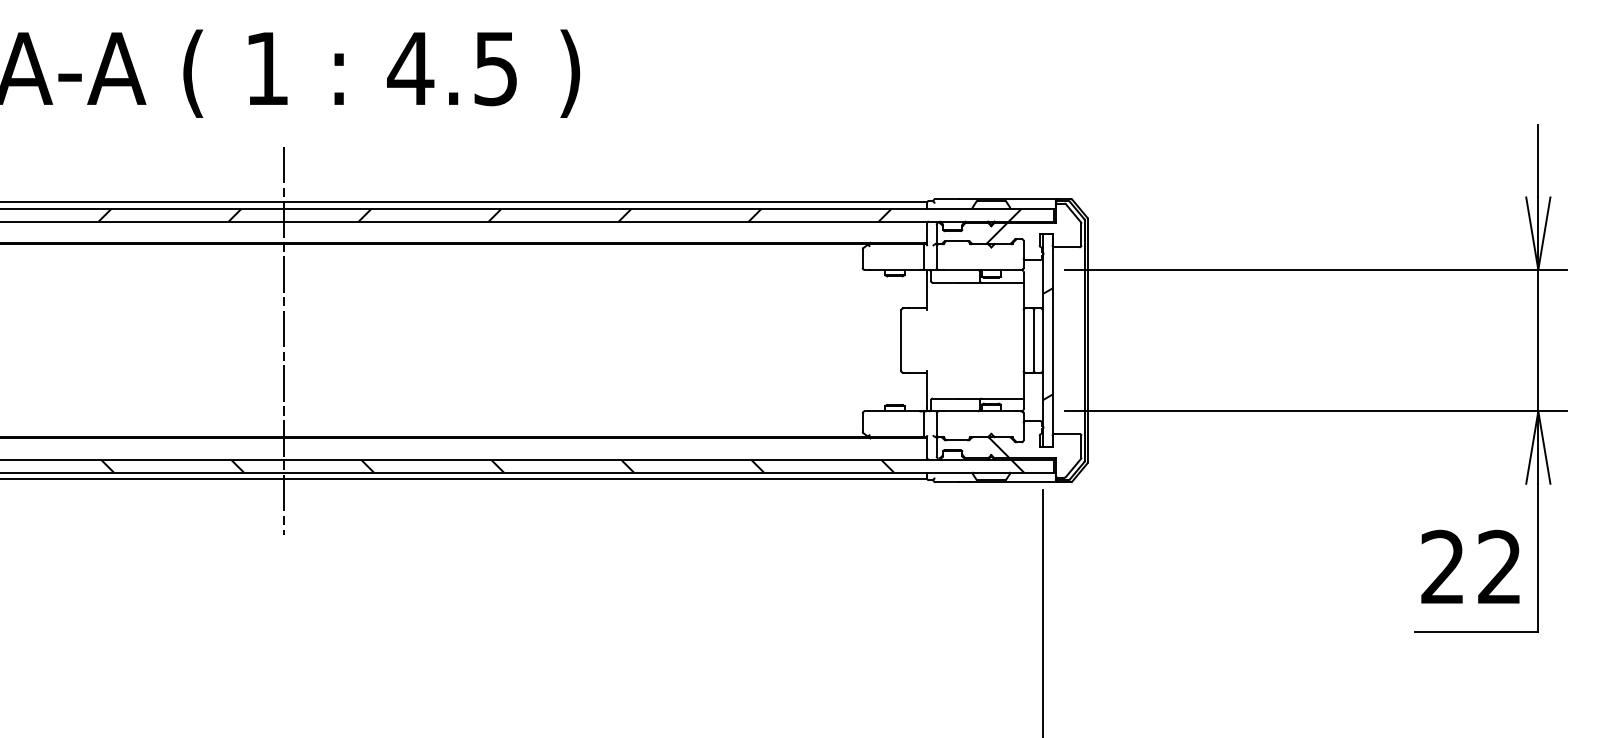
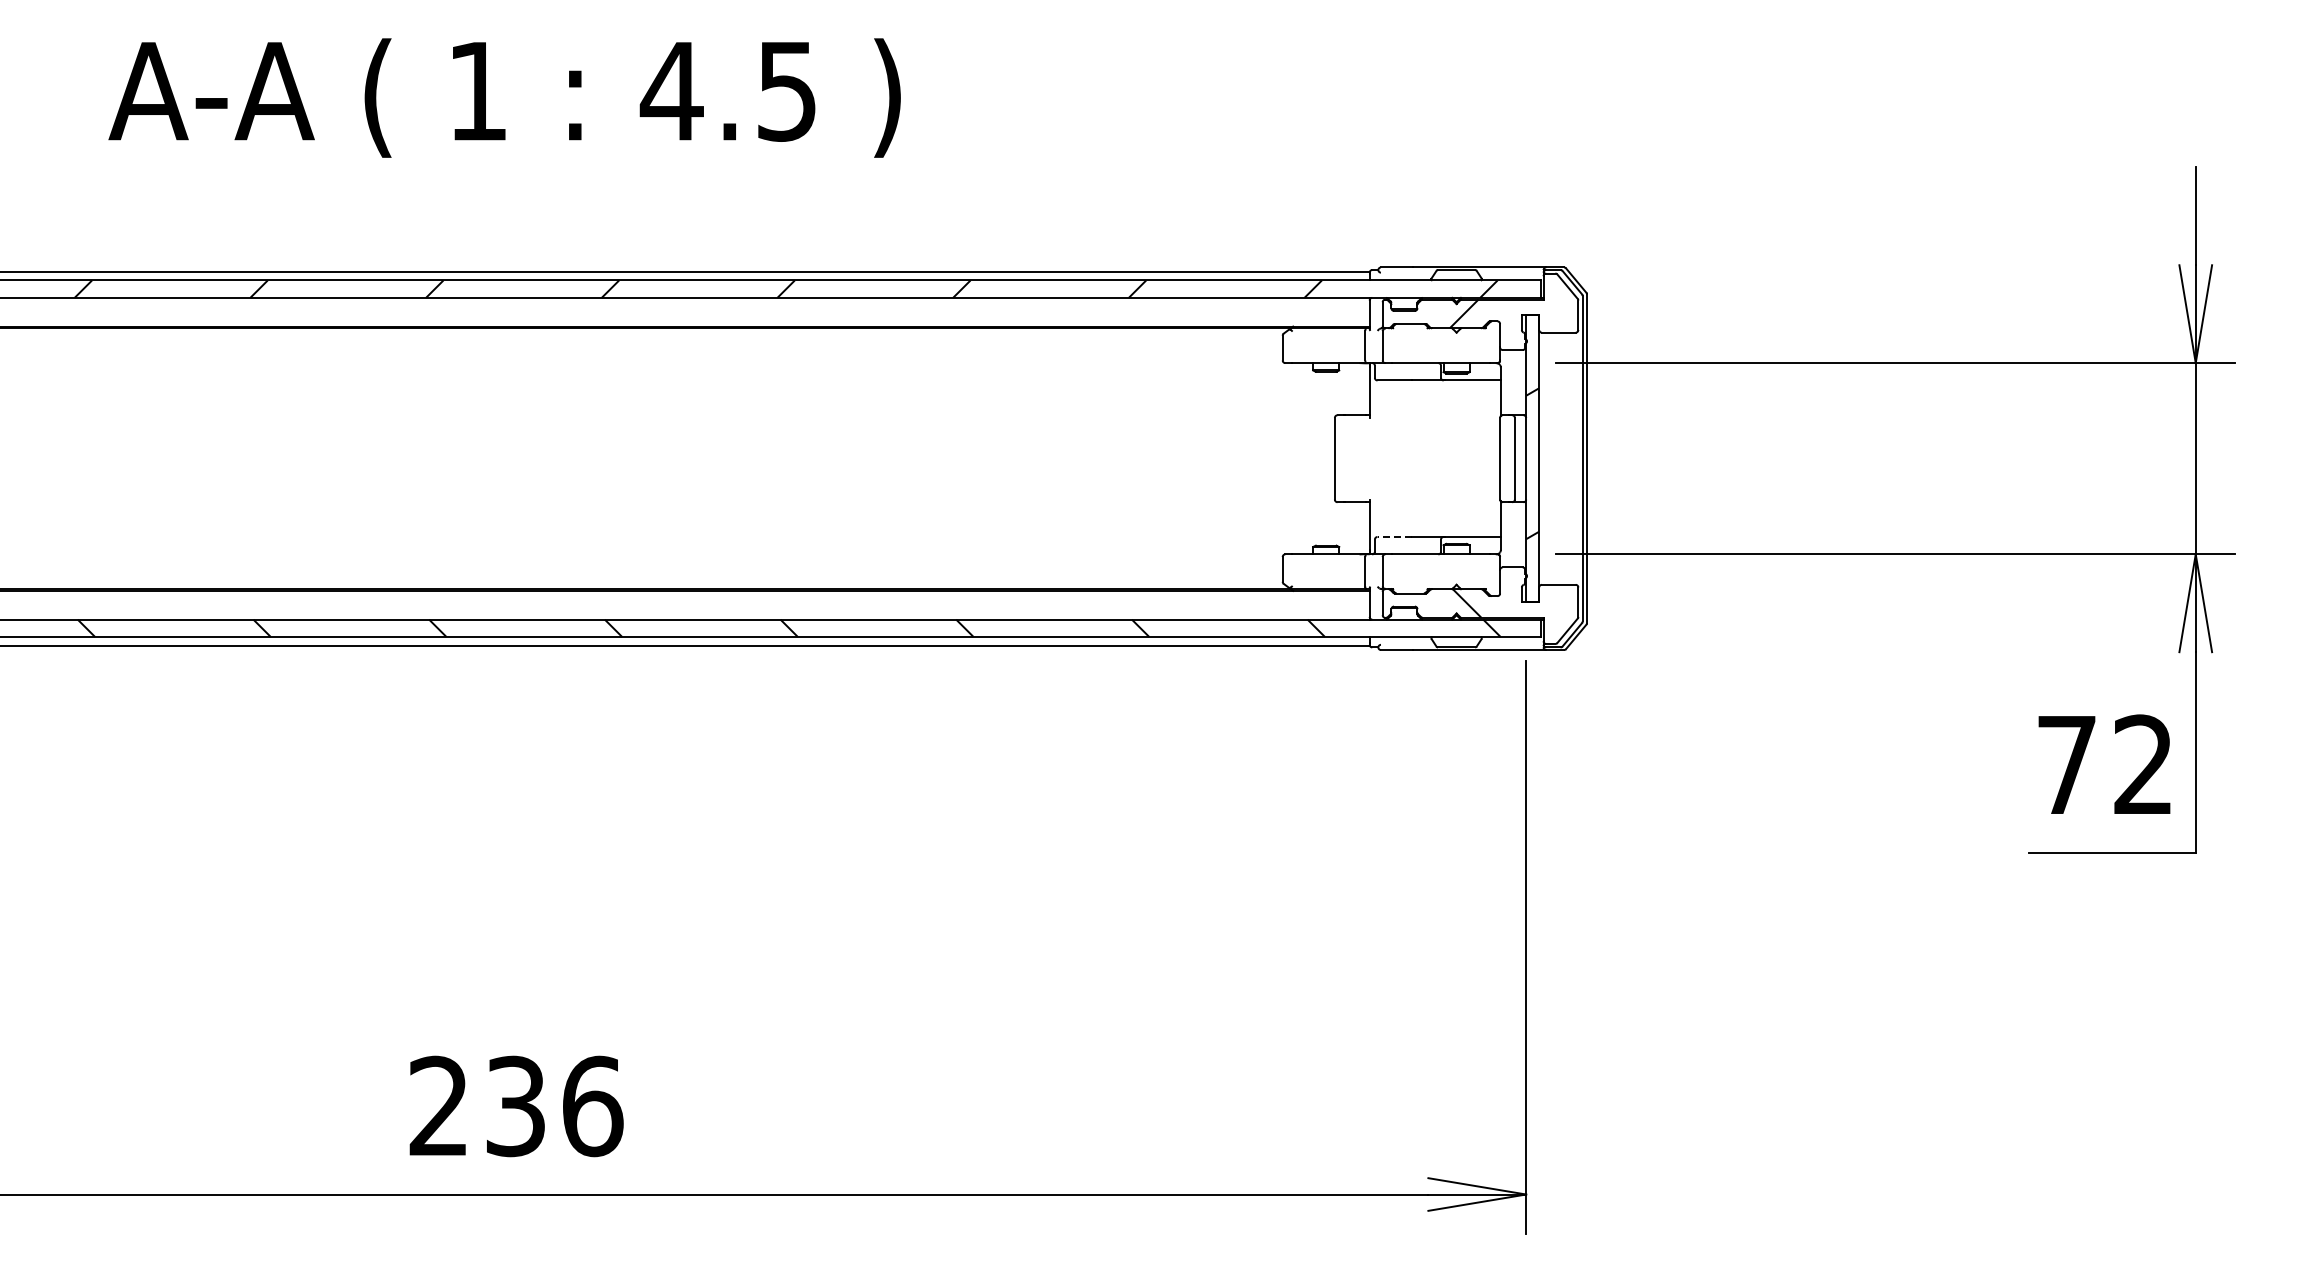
line: (283, 340) -> (500, 458), removed
line: (945, 398) -> (1394, 537), solid -> dashed
text: (1442, 566) -> (2066, 763), 22 -> 72

